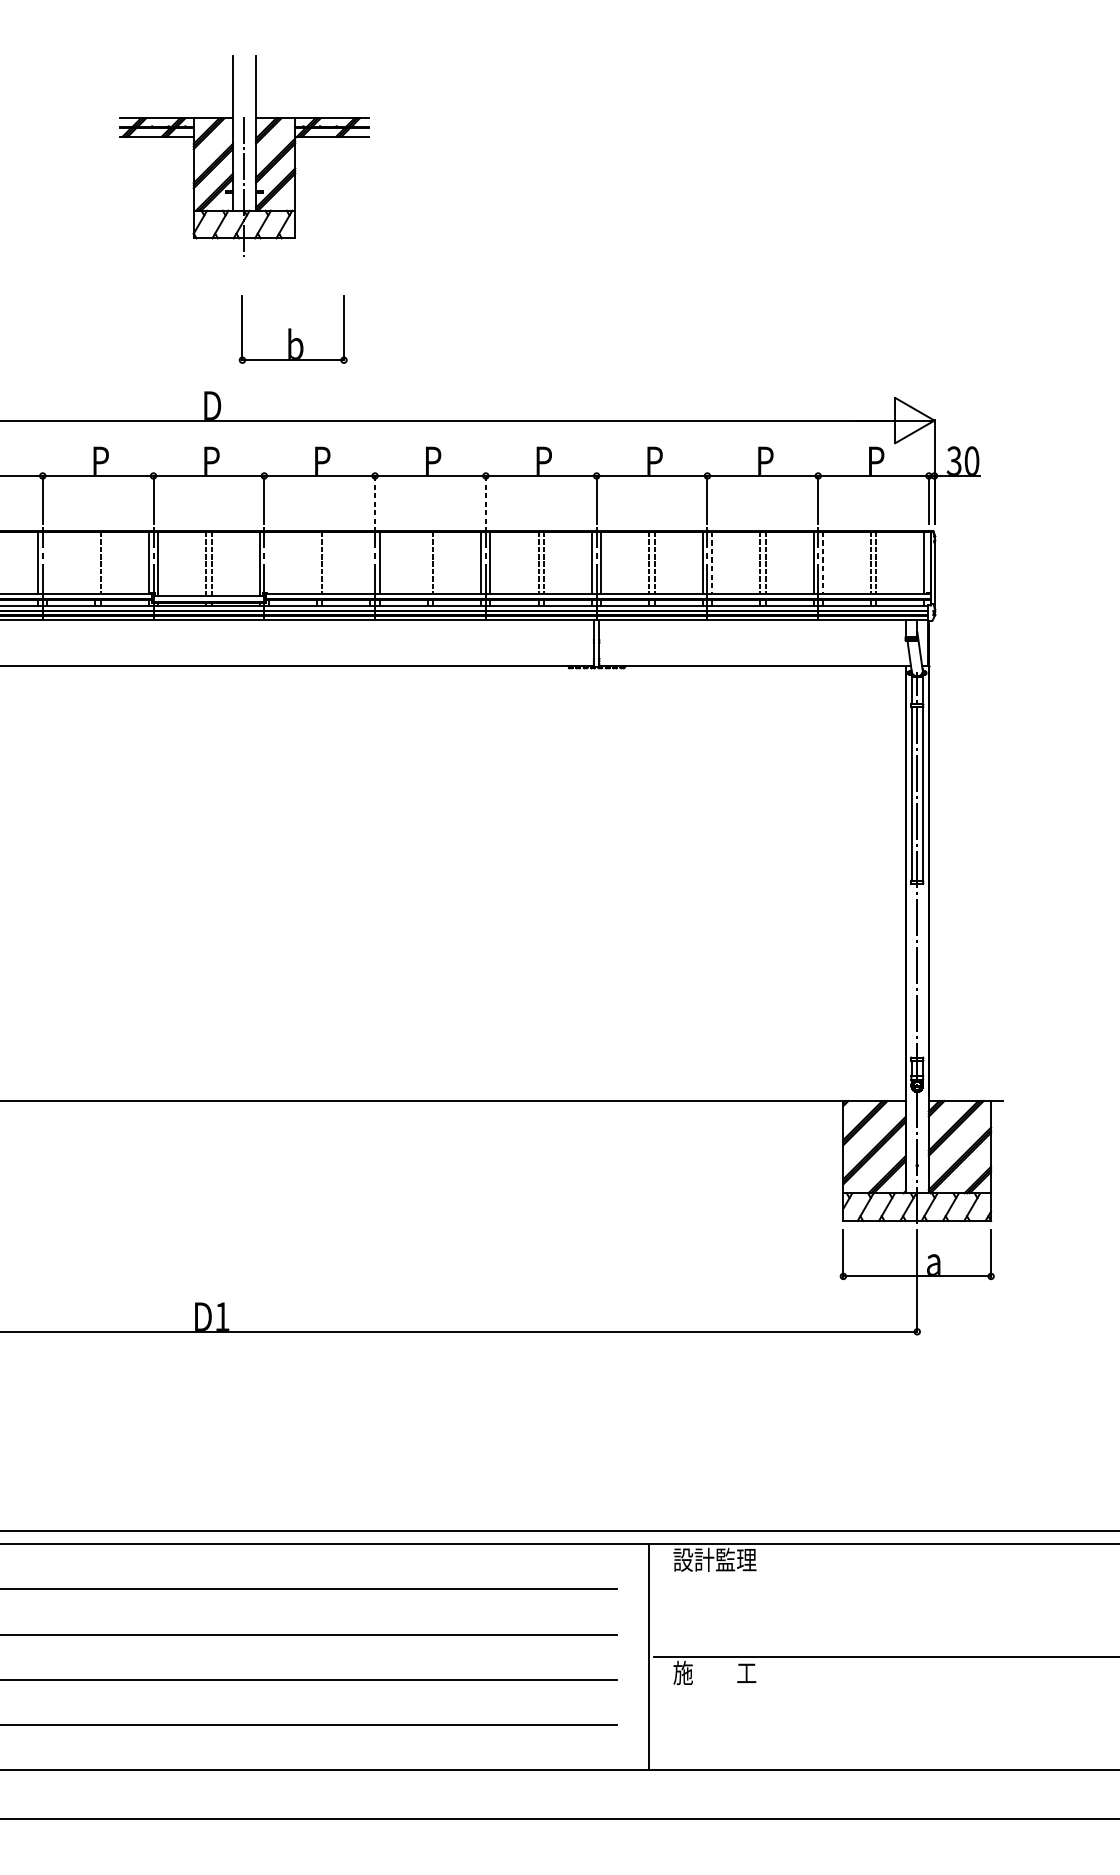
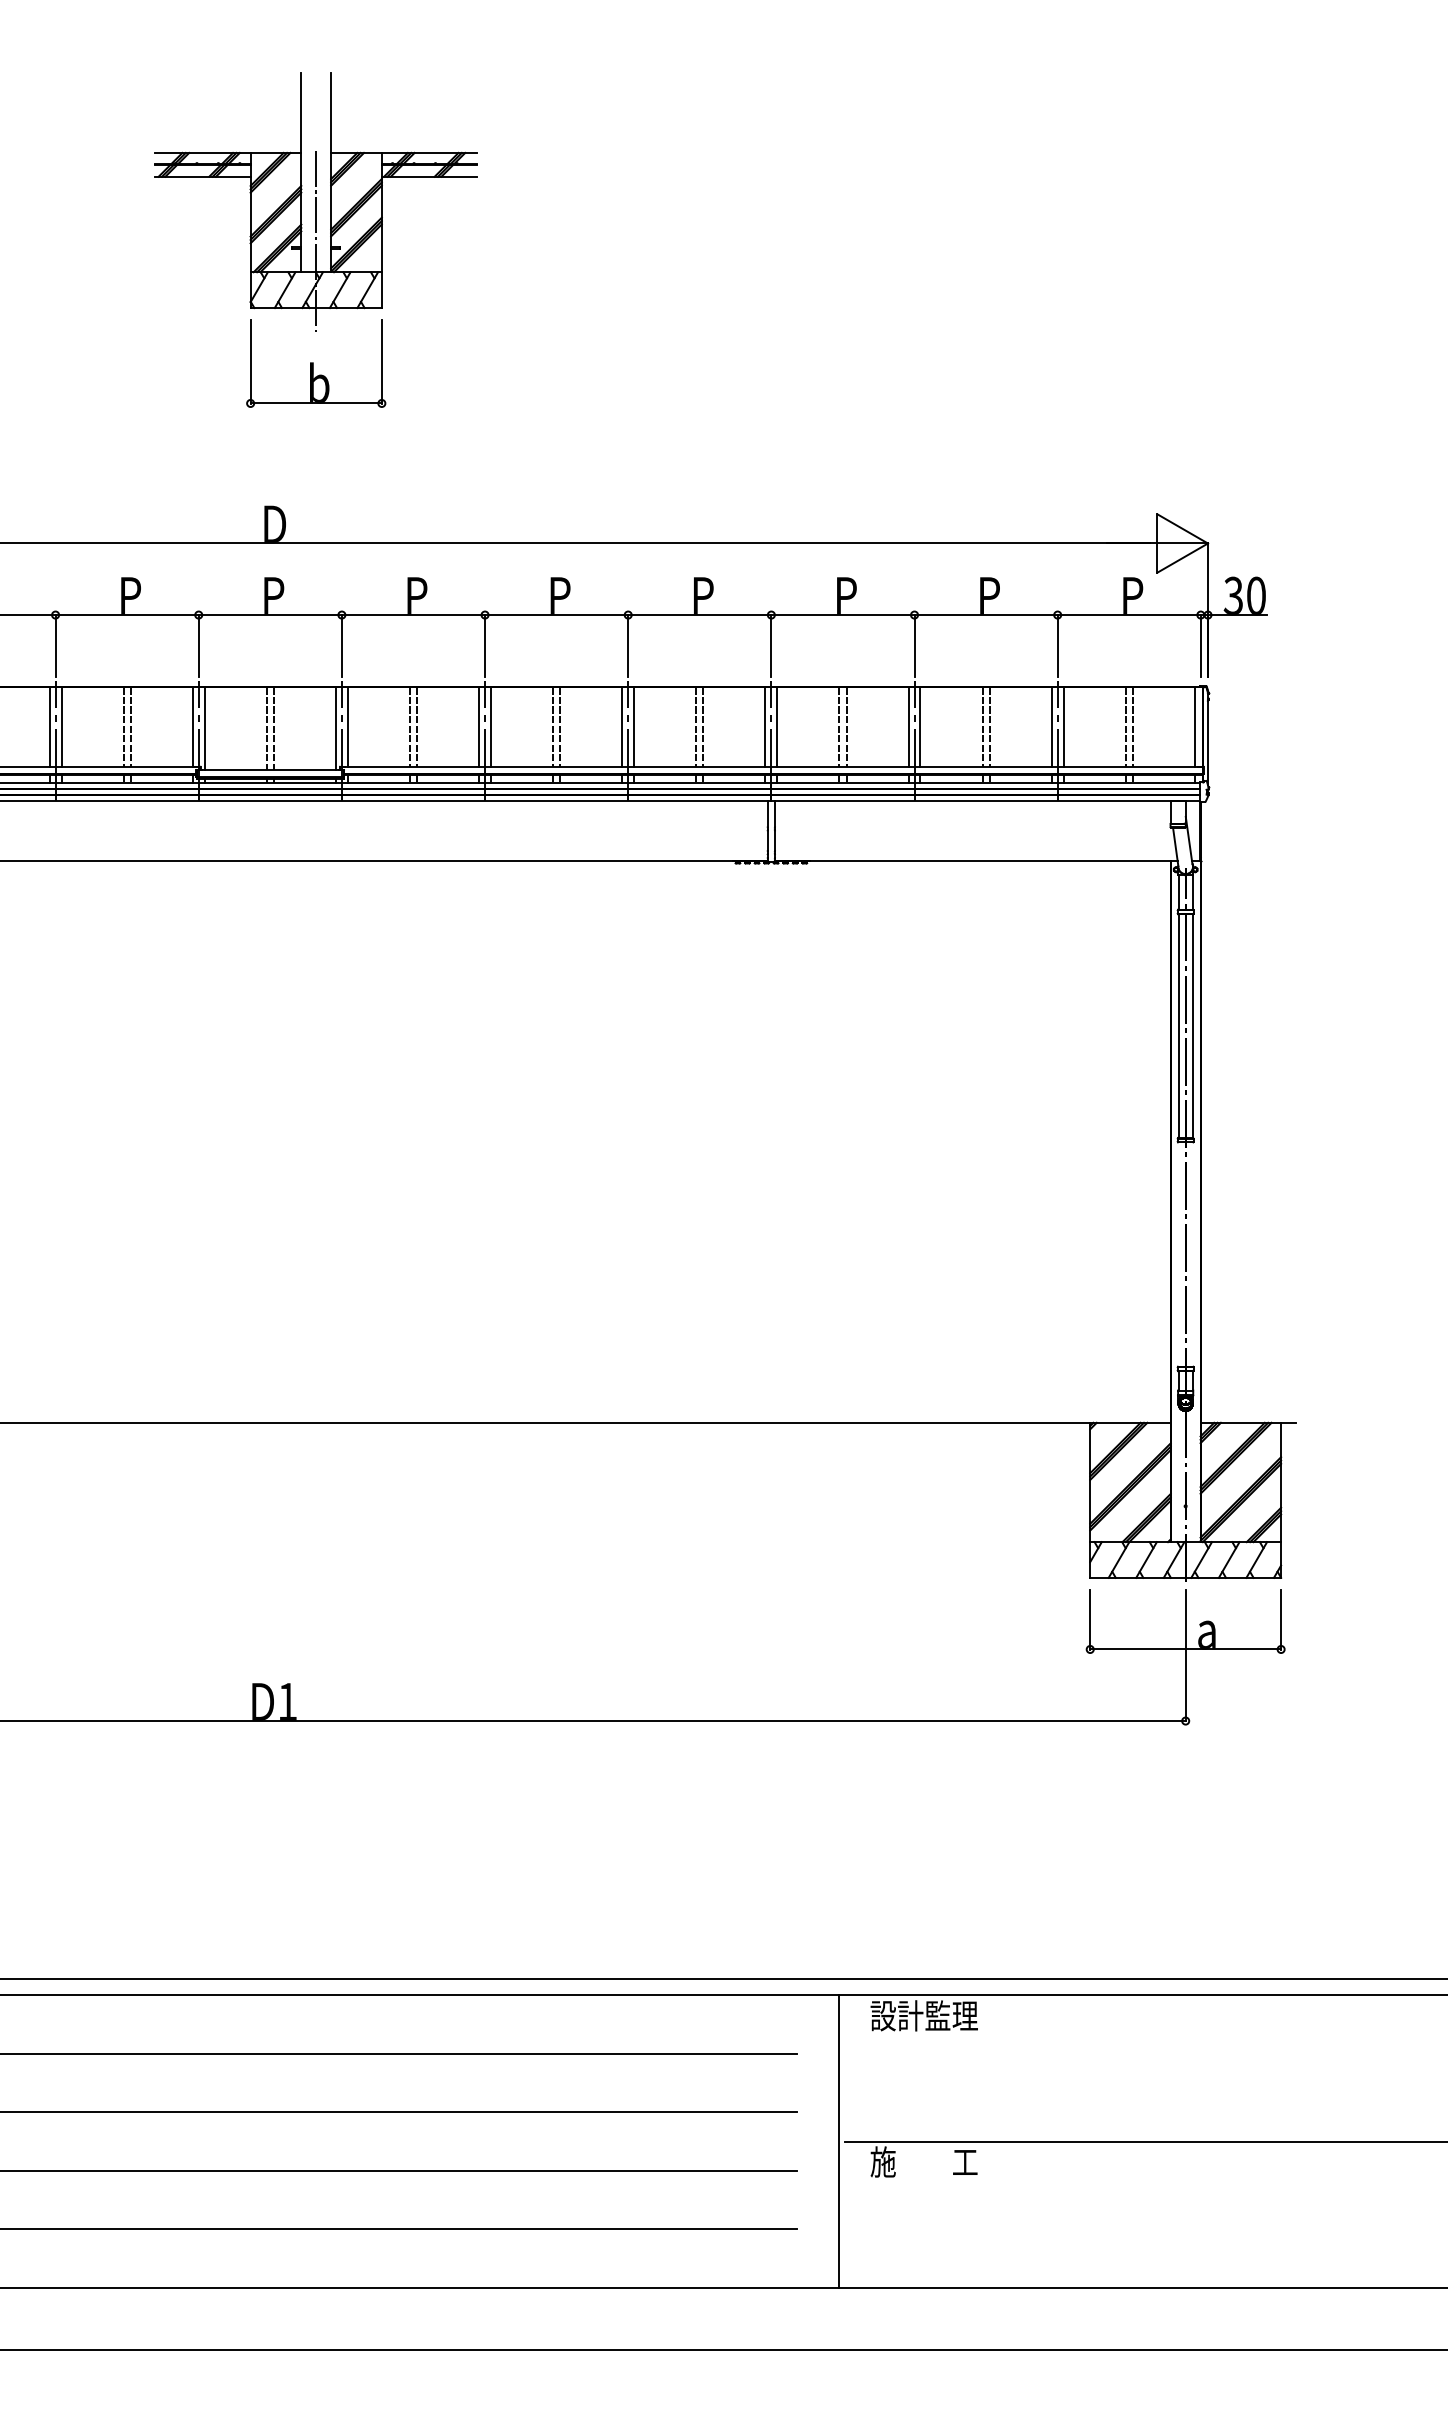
part: (293, 329) -> (316, 363), moved
line: (375, 499) -> (485, 645), dashed -> solid
line: (486, 499) -> (628, 645), dashed -> solid
line: (47, 562) -> (61, 727), added
line: (95, 562) -> (123, 727), added
line: (268, 562) -> (347, 727), added
line: (316, 562) -> (409, 727), added
line: (370, 562) -> (479, 727), added
line: (428, 562) -> (553, 727), added
line: (712, 562) -> (920, 727), dashed -> solid
line: (822, 562) -> (1063, 727), dashed -> solid

